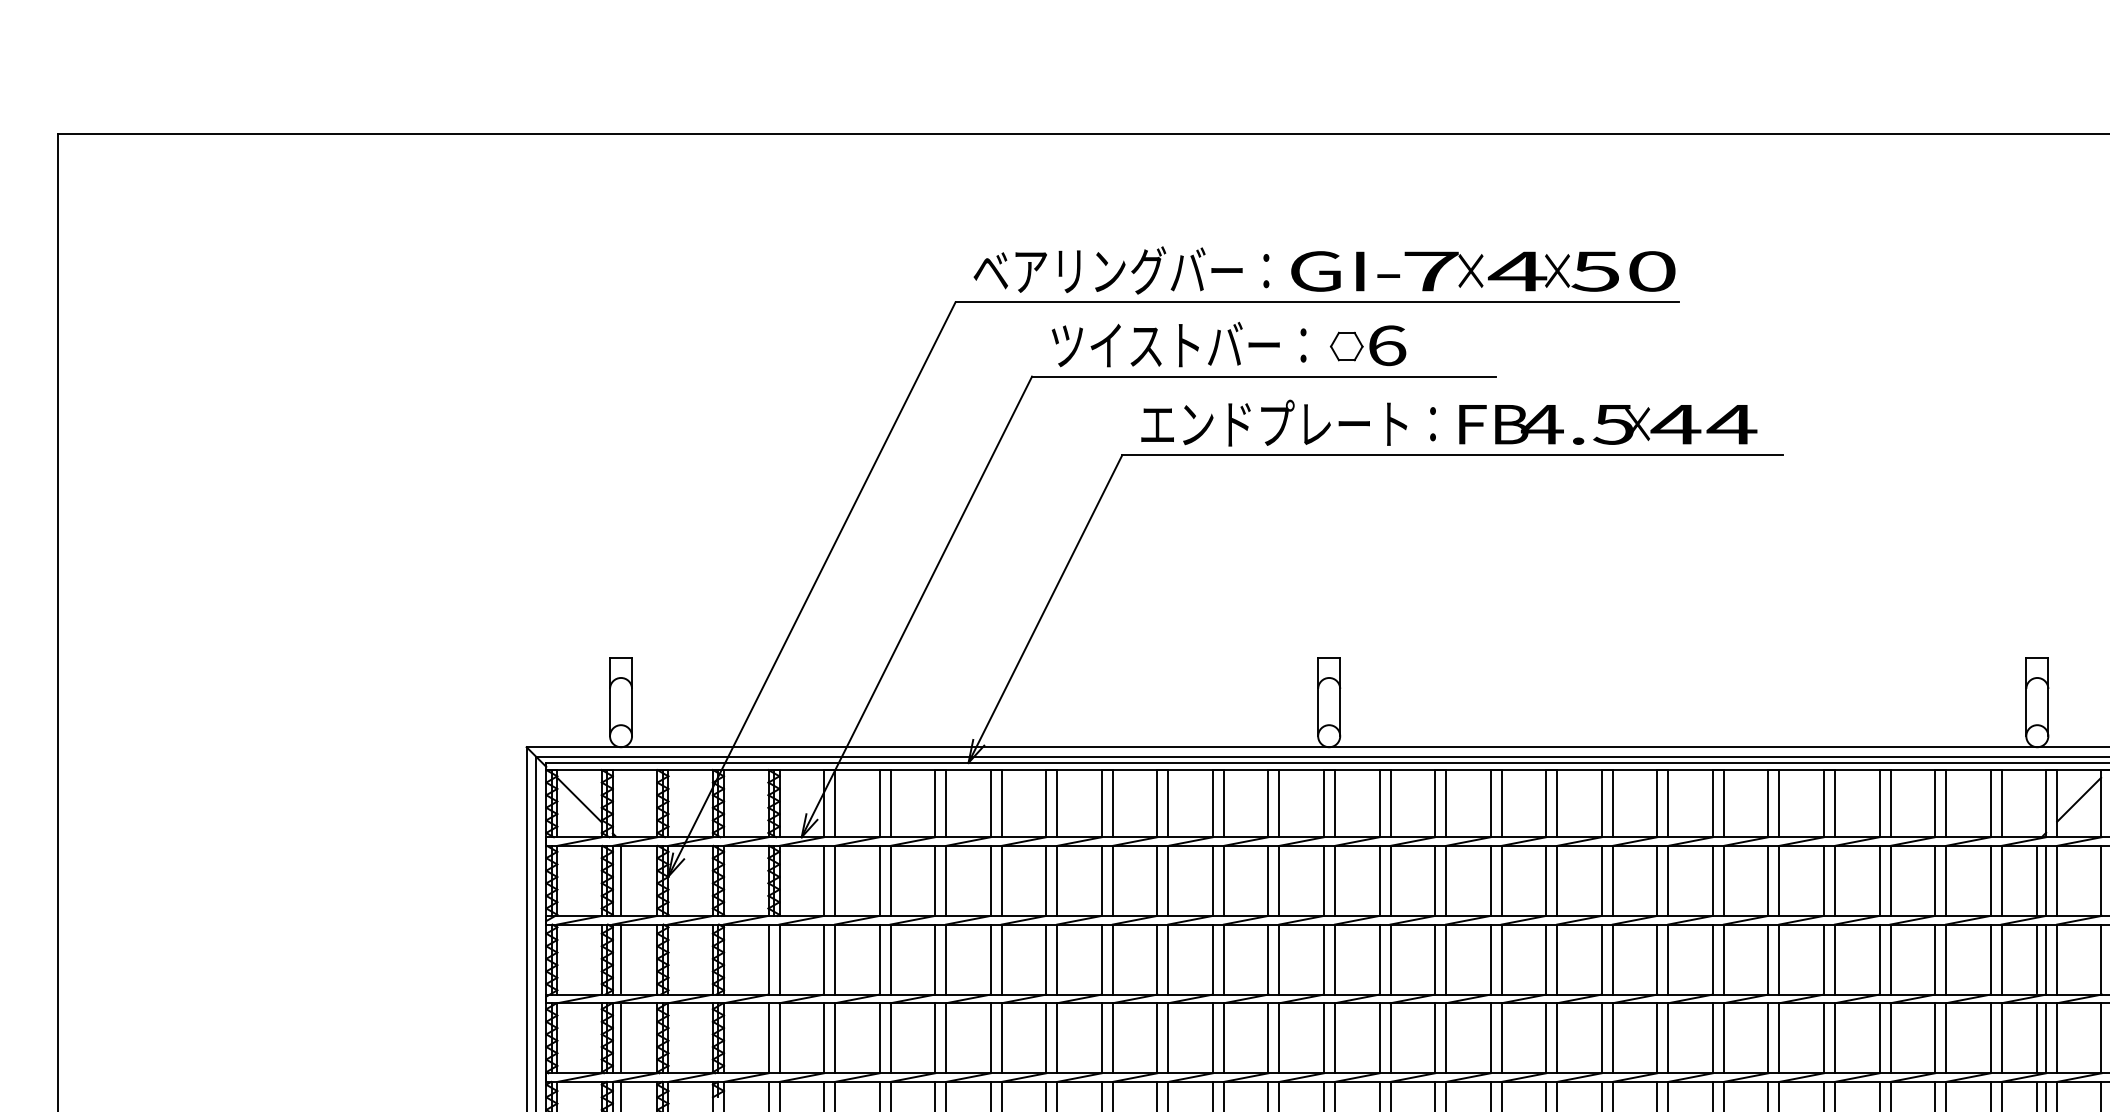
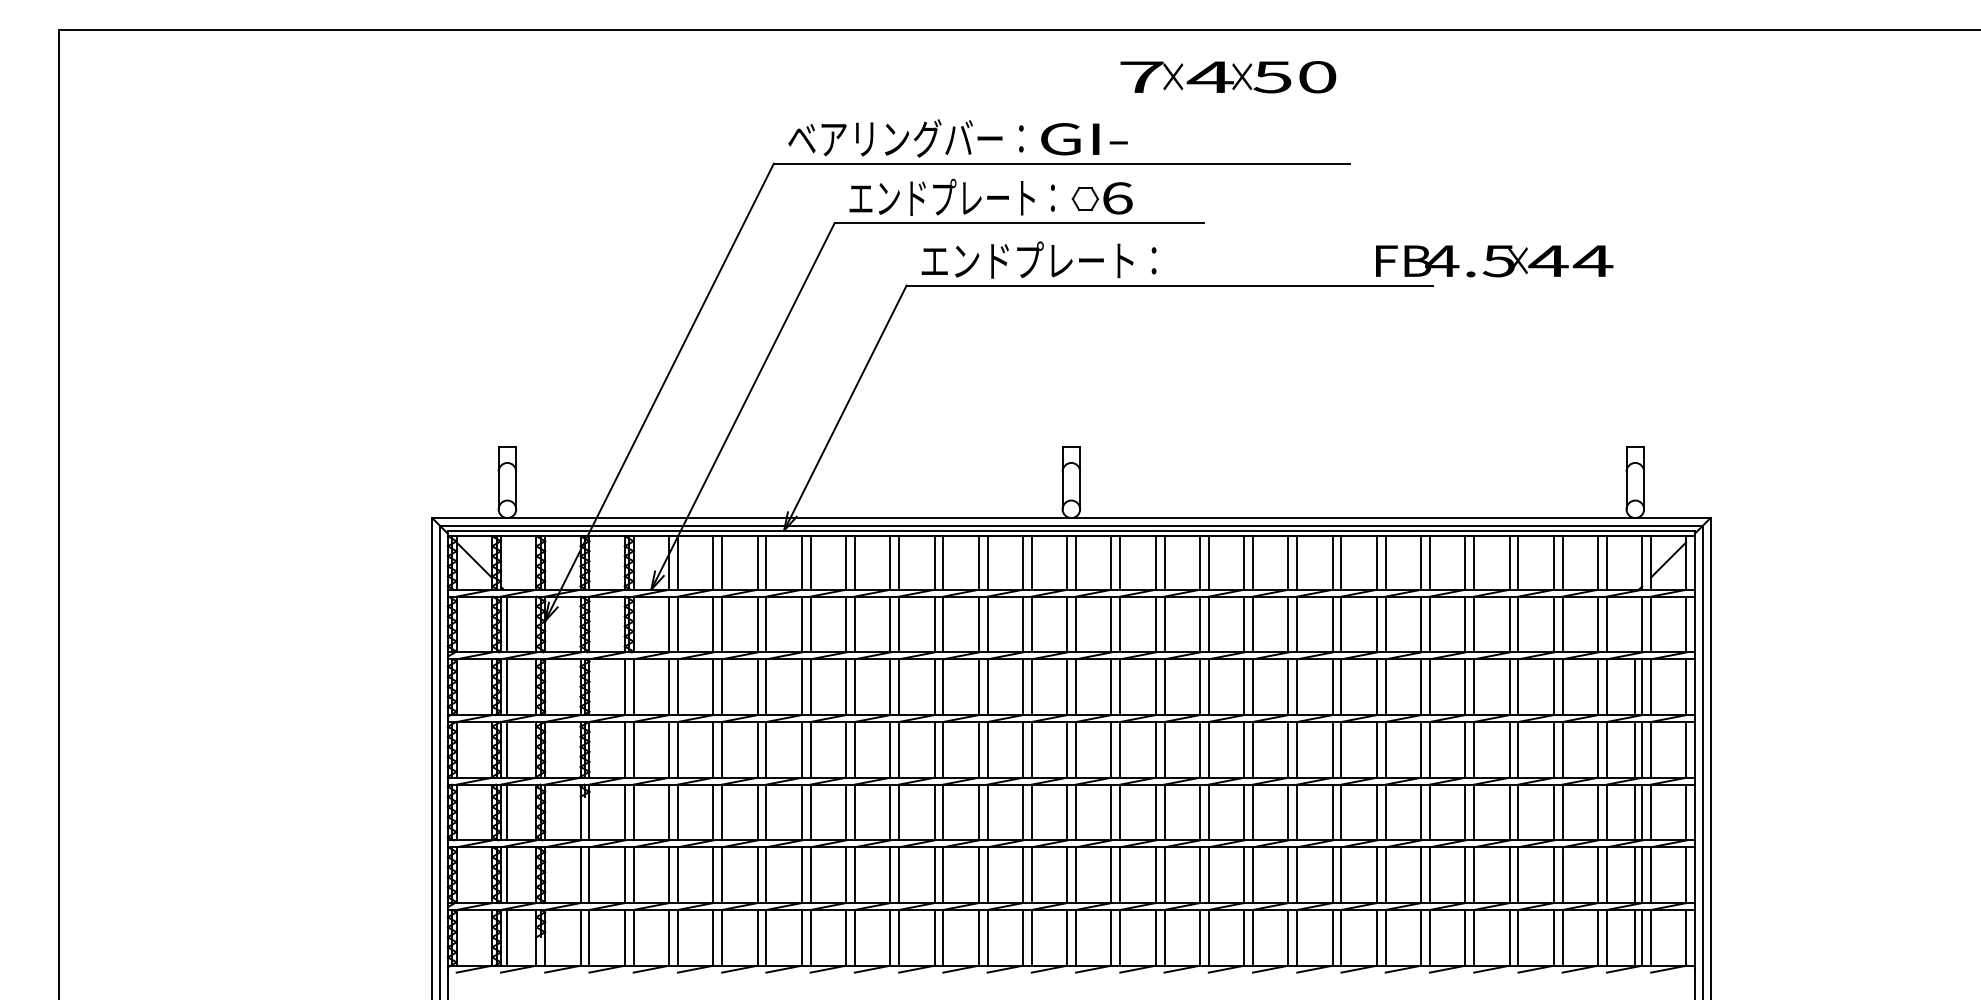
text: (1540, 271) -> (1228, 77), moved
text: (1178, 343) -> (951, 196), ツイストバー： -> エンドプレート：
text: (1608, 425) -> (1494, 261), moved
line: (2037, 880) -> (1635, 624), removed

